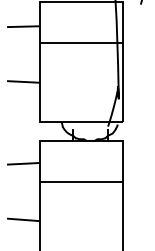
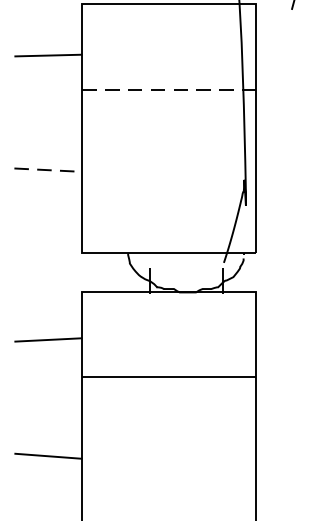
line: (81, 43) -> (168, 90), solid -> dashed
line: (23, 81) -> (48, 169), solid -> dashed

